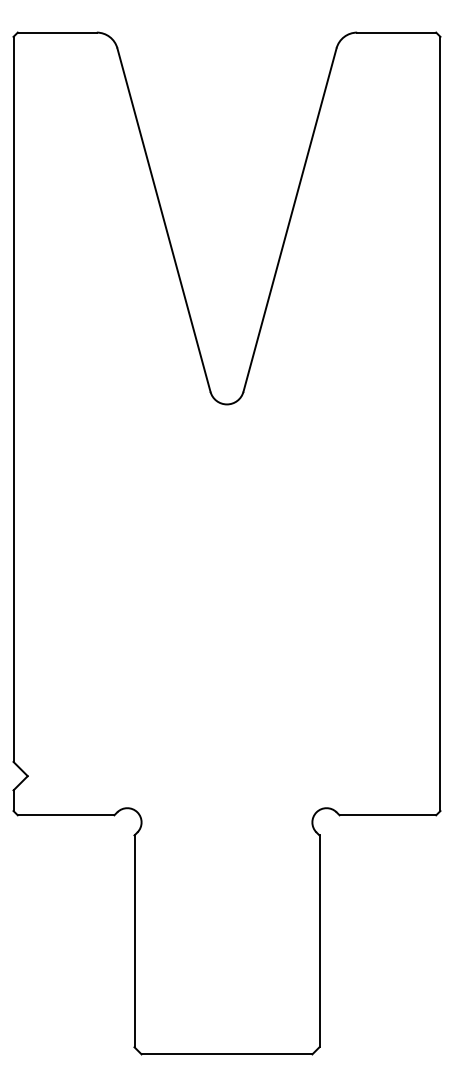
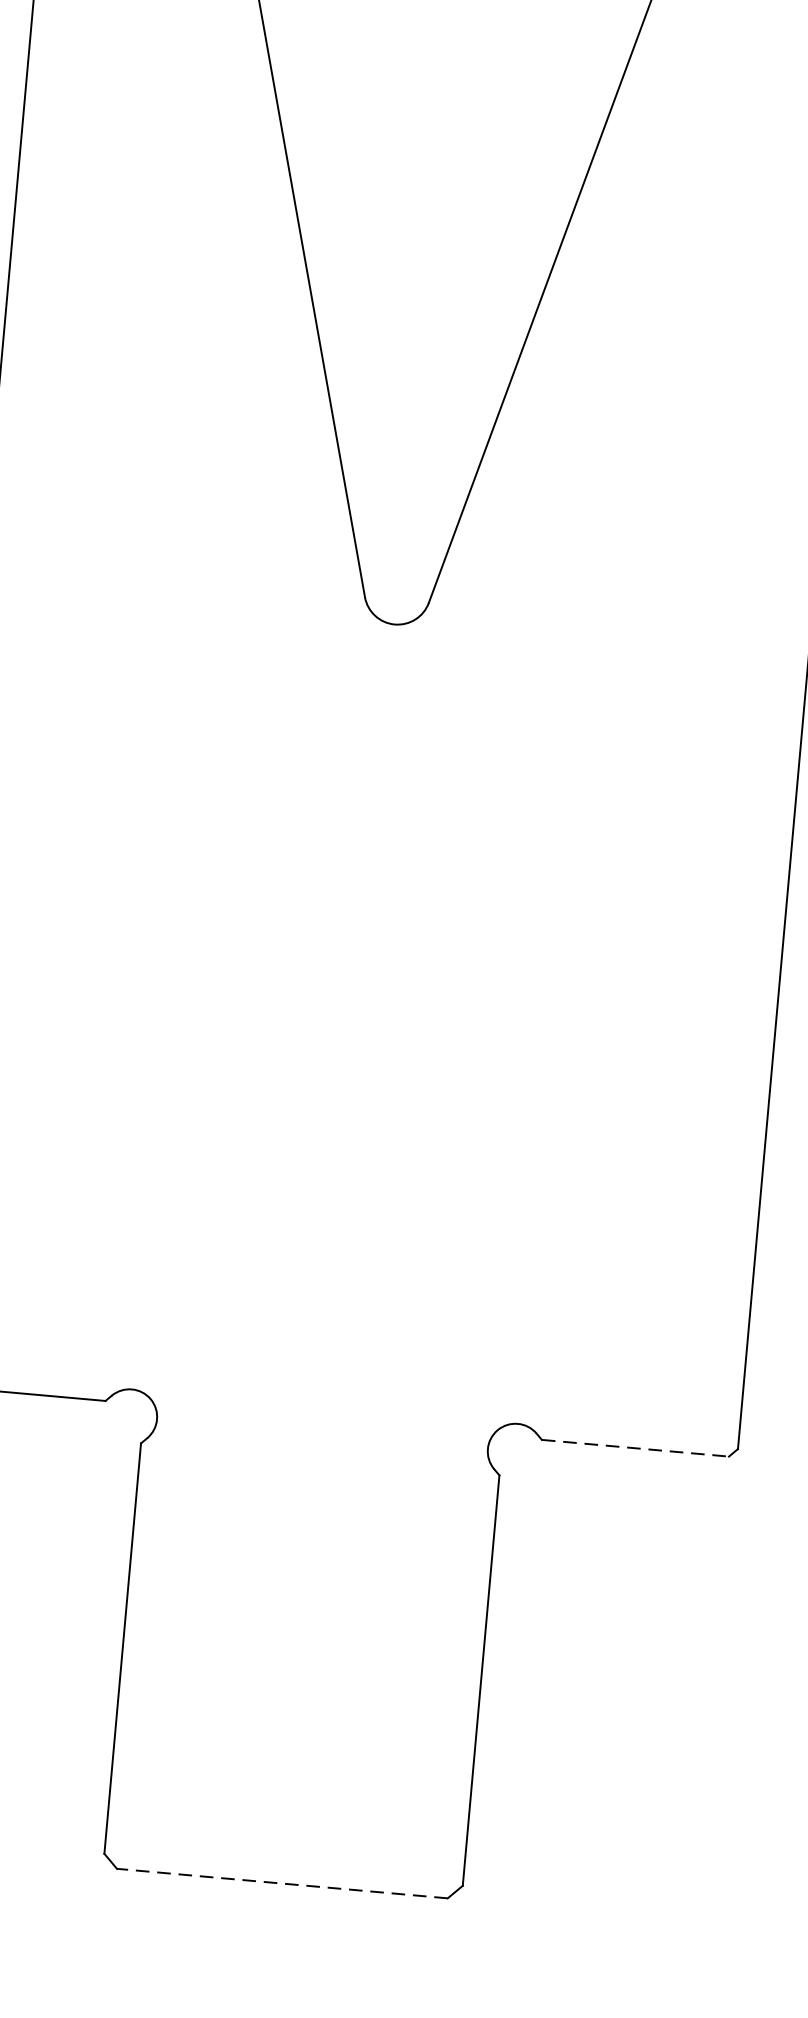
line: (388, 815) -> (636, 1448), solid -> dashed
line: (226, 1054) -> (281, 1883), solid -> dashed

